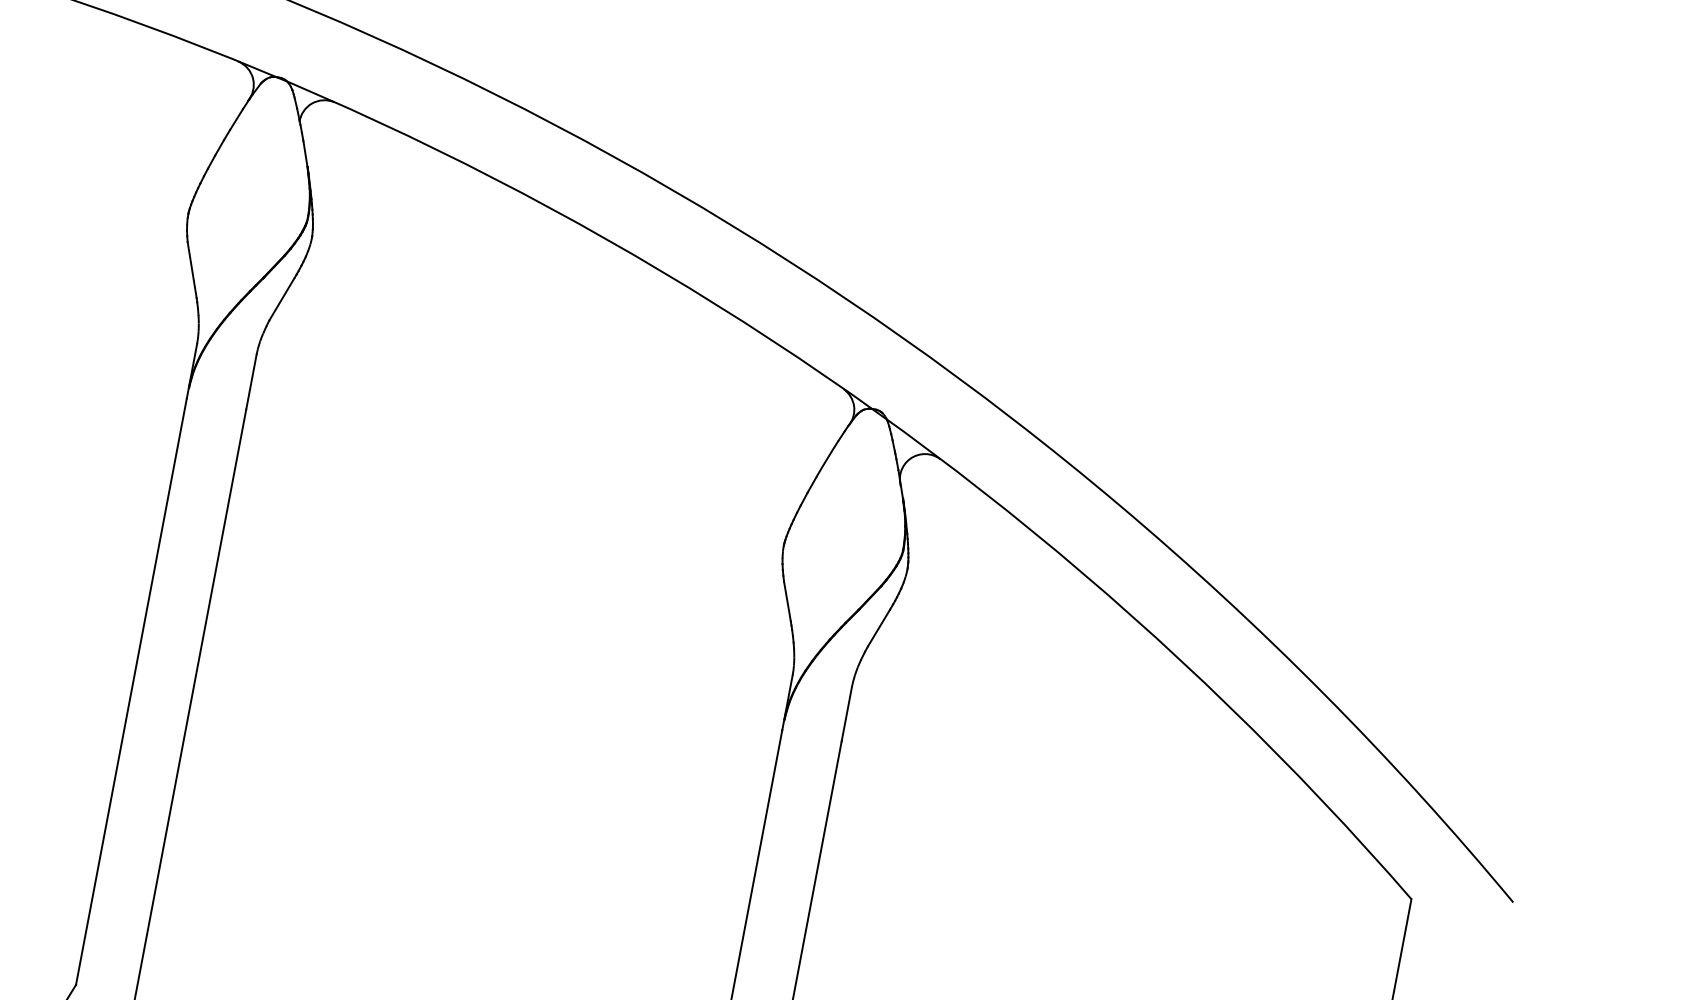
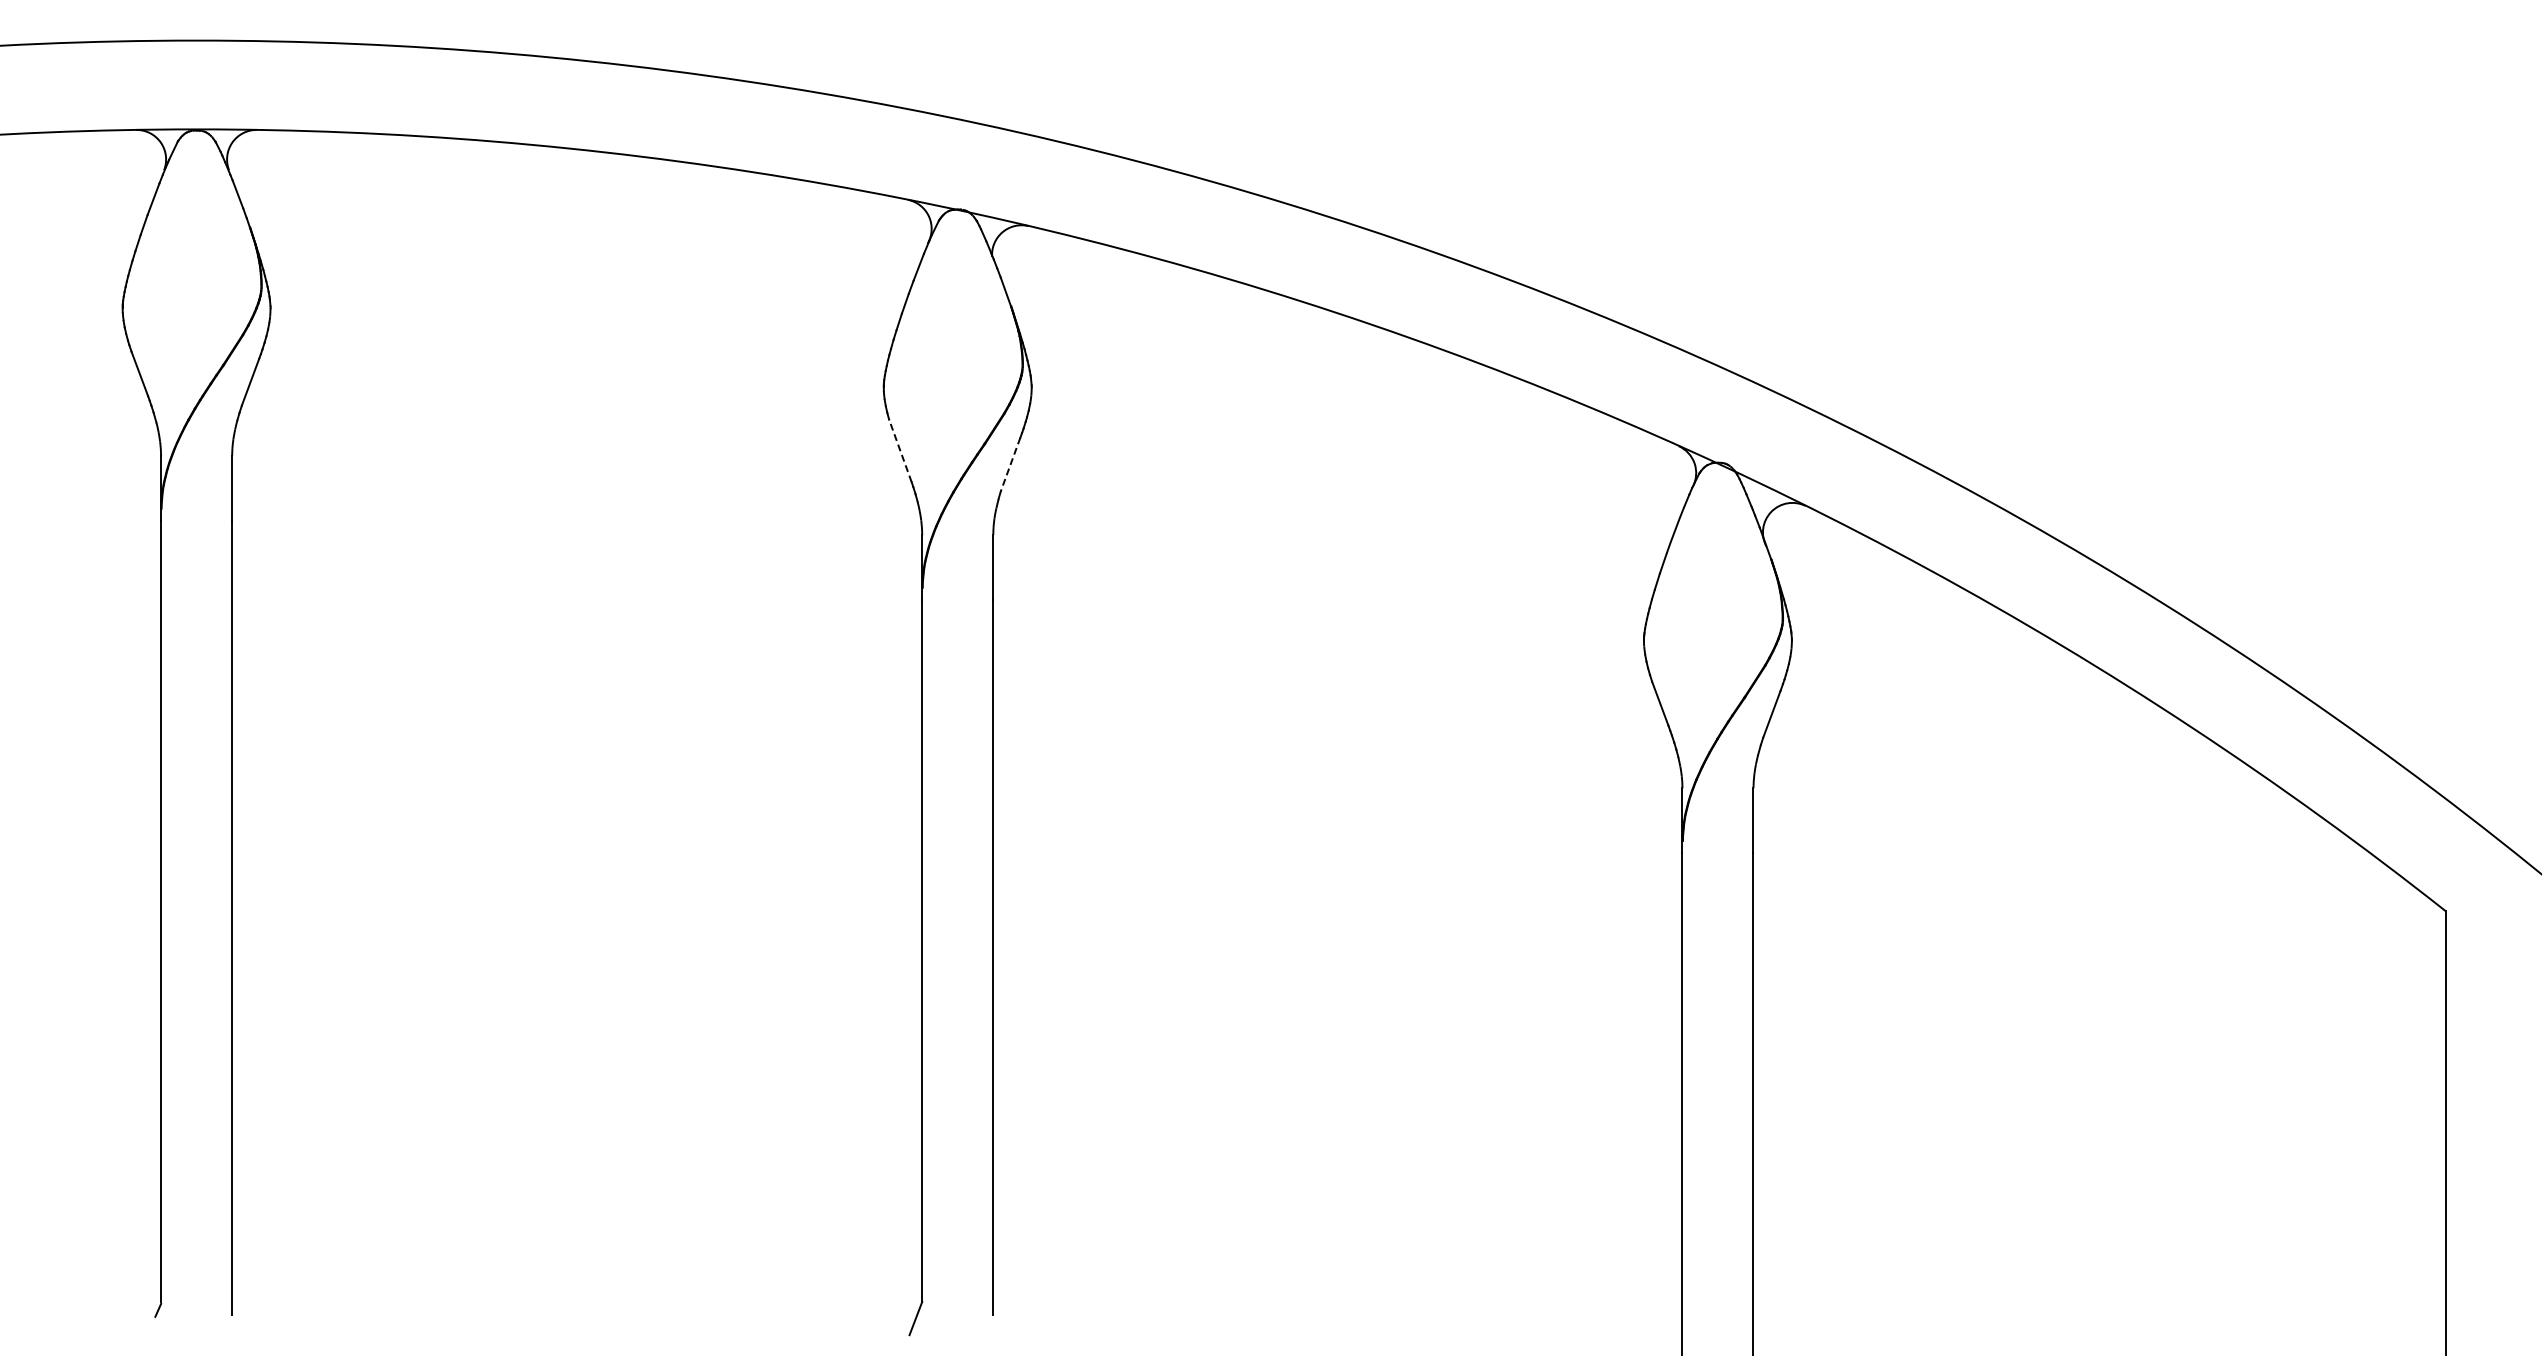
line: (192, 269) -> (900, 450), solid -> dashed
line: (282, 298) -> (1010, 464), solid -> dashed

